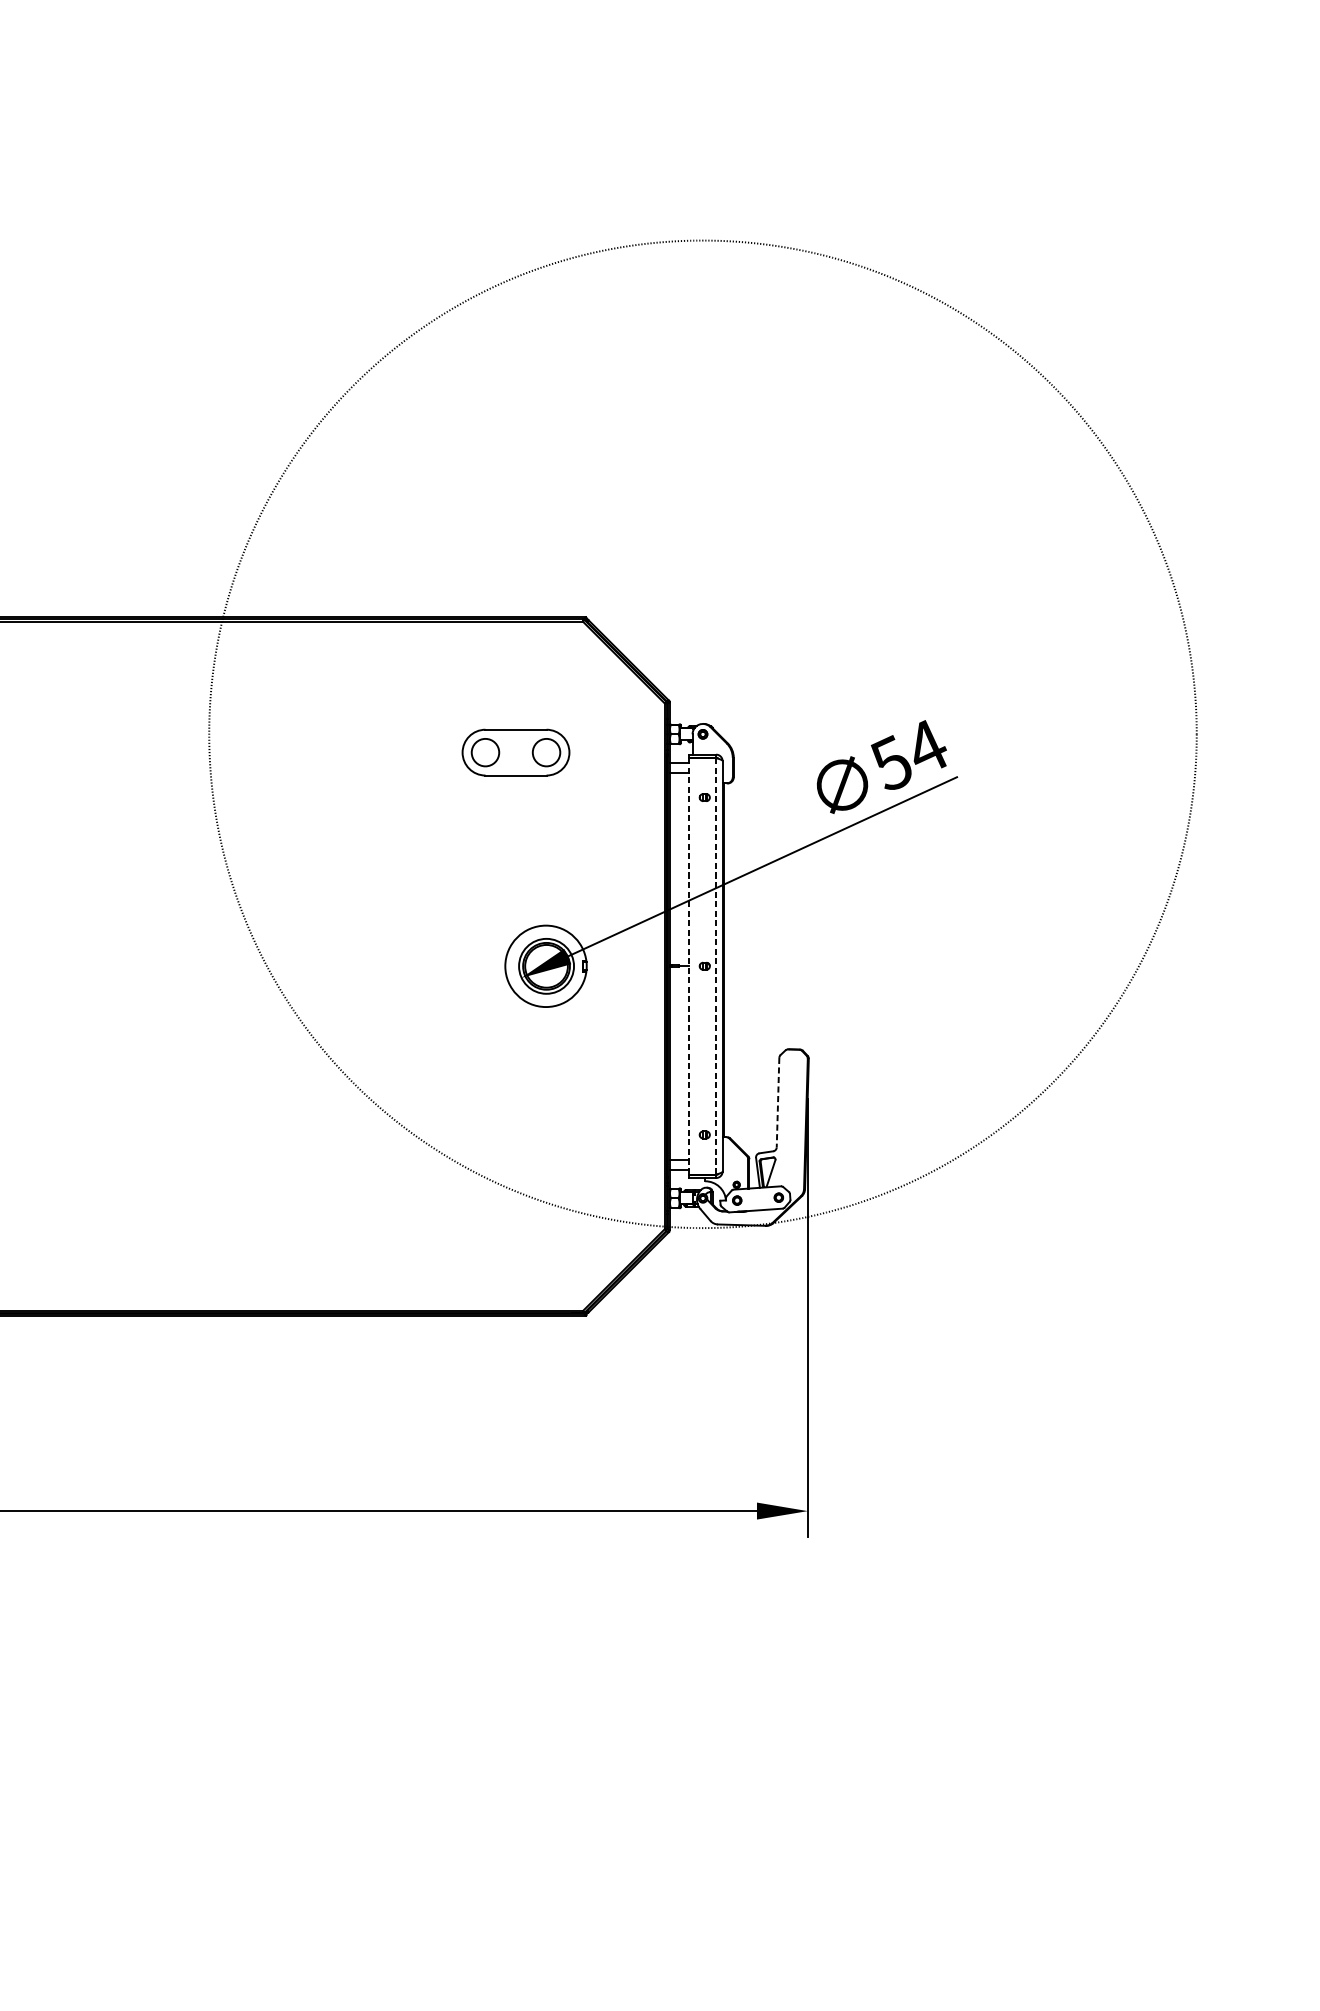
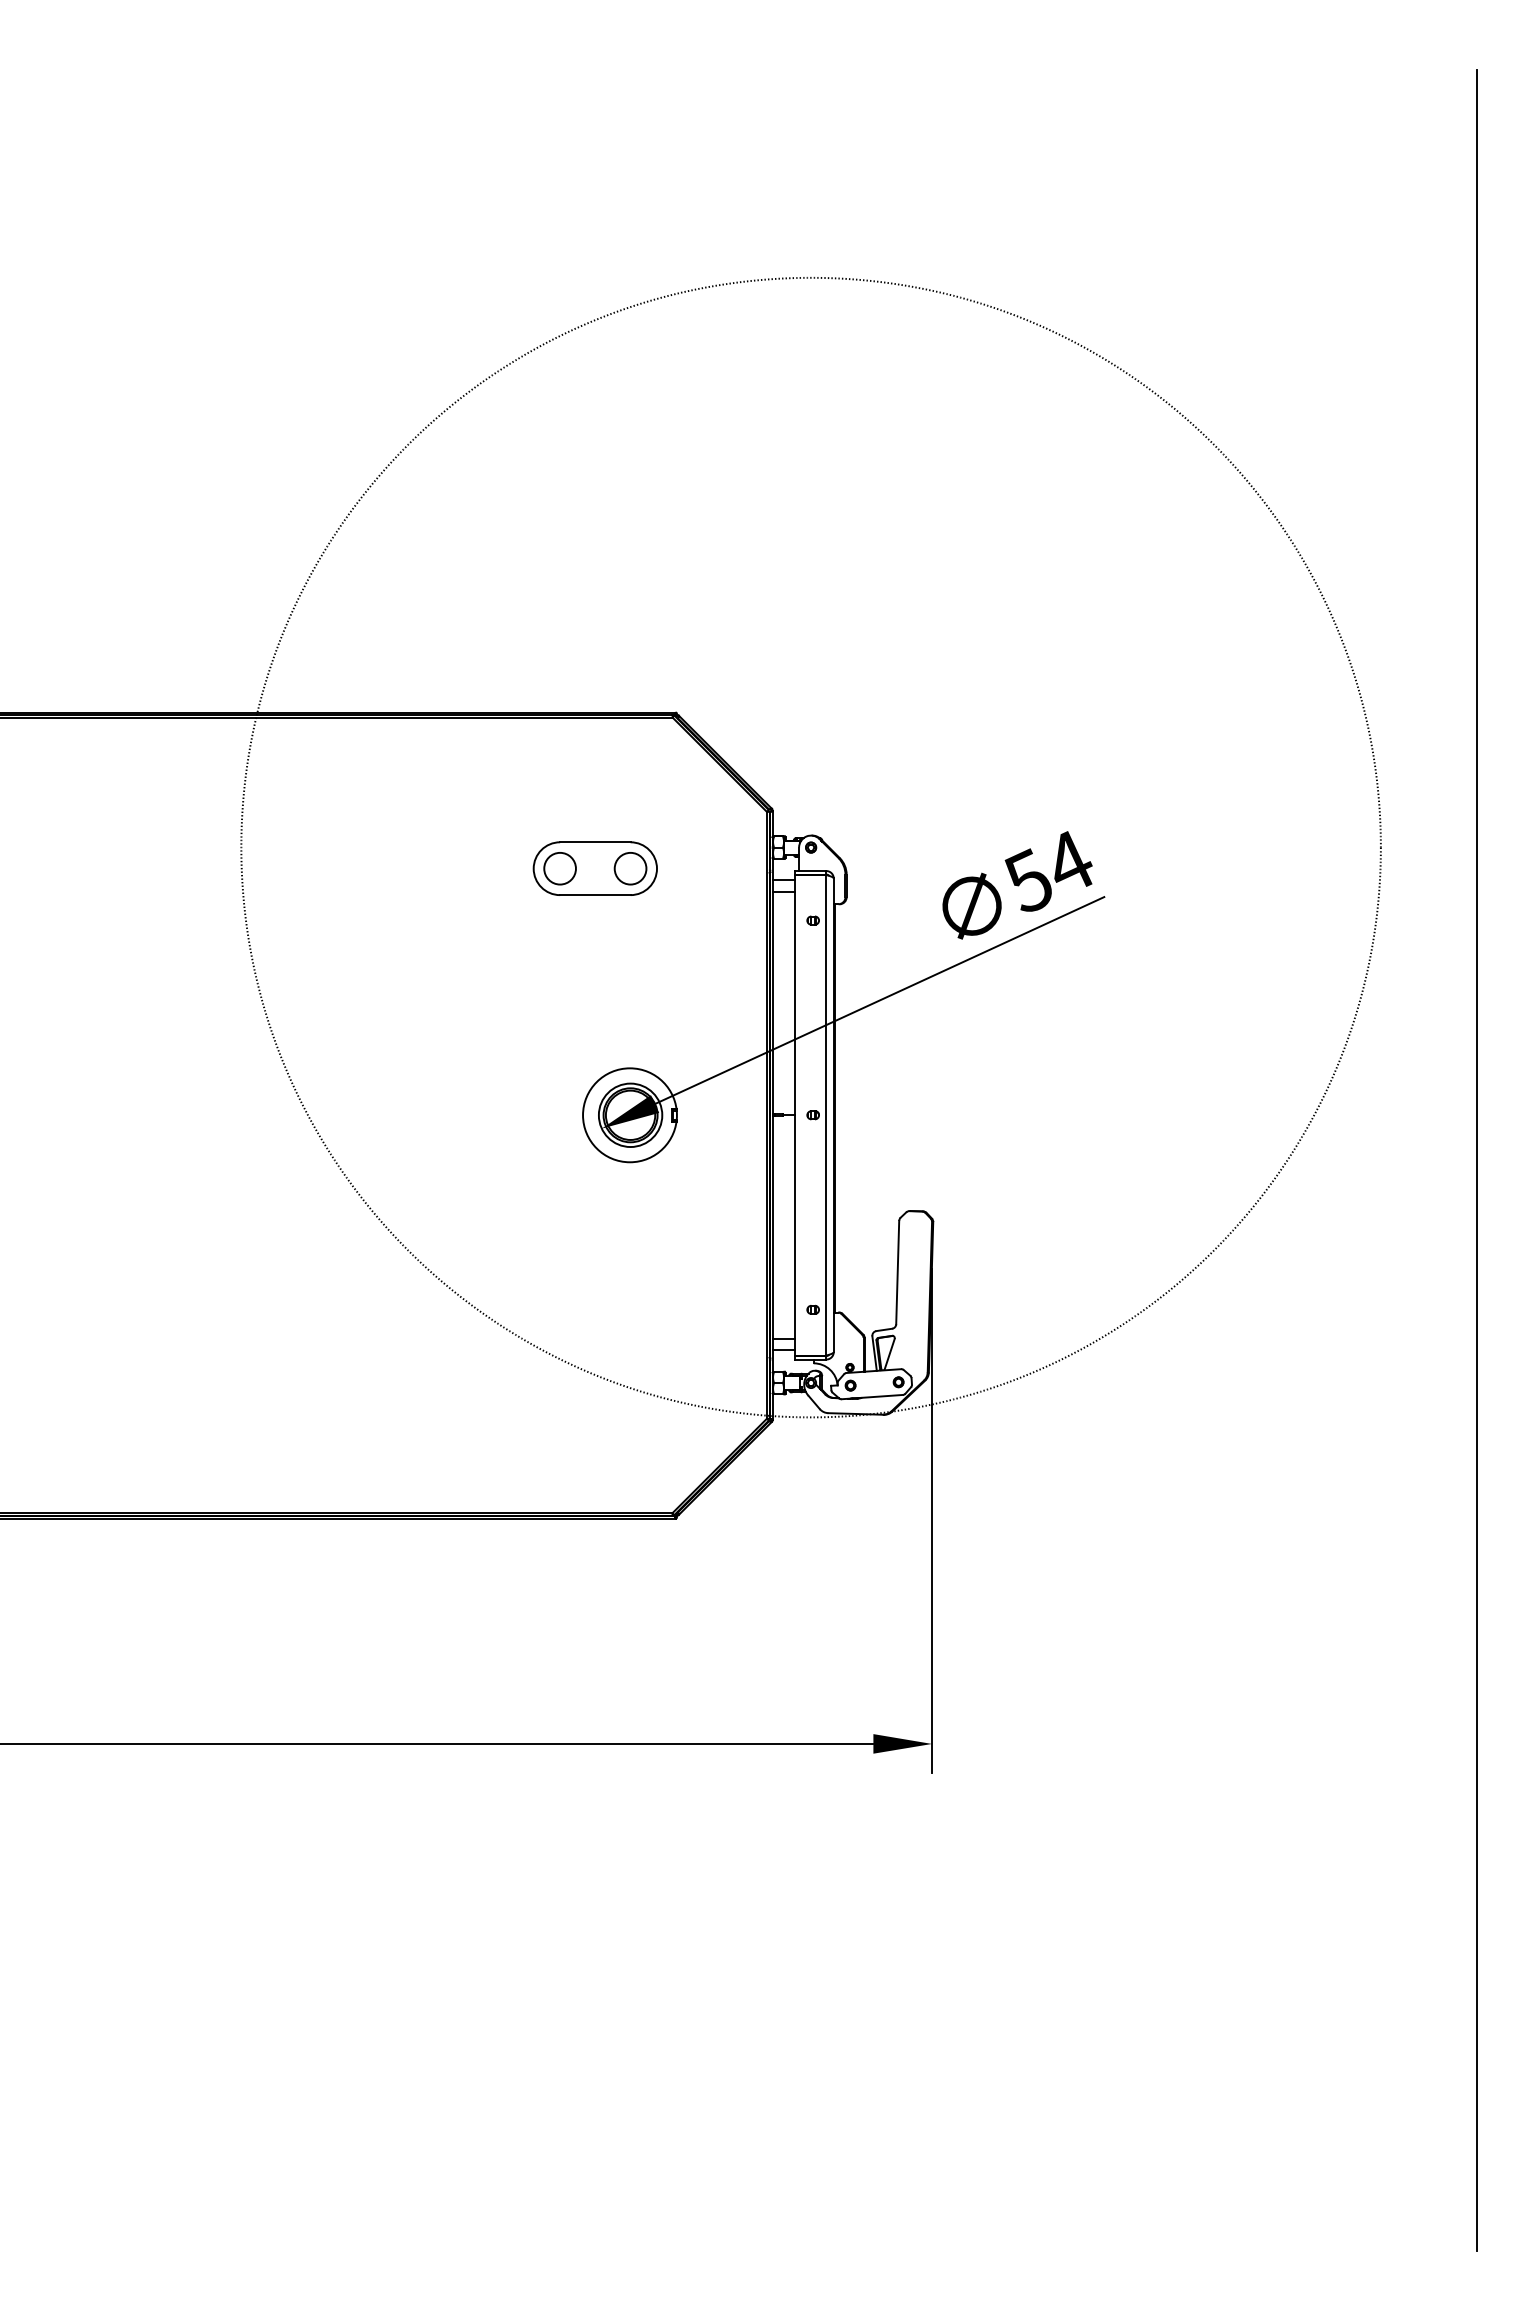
line: (688, 966) -> (794, 1115), dashed -> solid
line: (716, 966) -> (826, 1115), dashed -> solid
line: (1280, 1005) -> (1477, 1160), added
line: (777, 1102) -> (897, 1272), dashed -> solid

